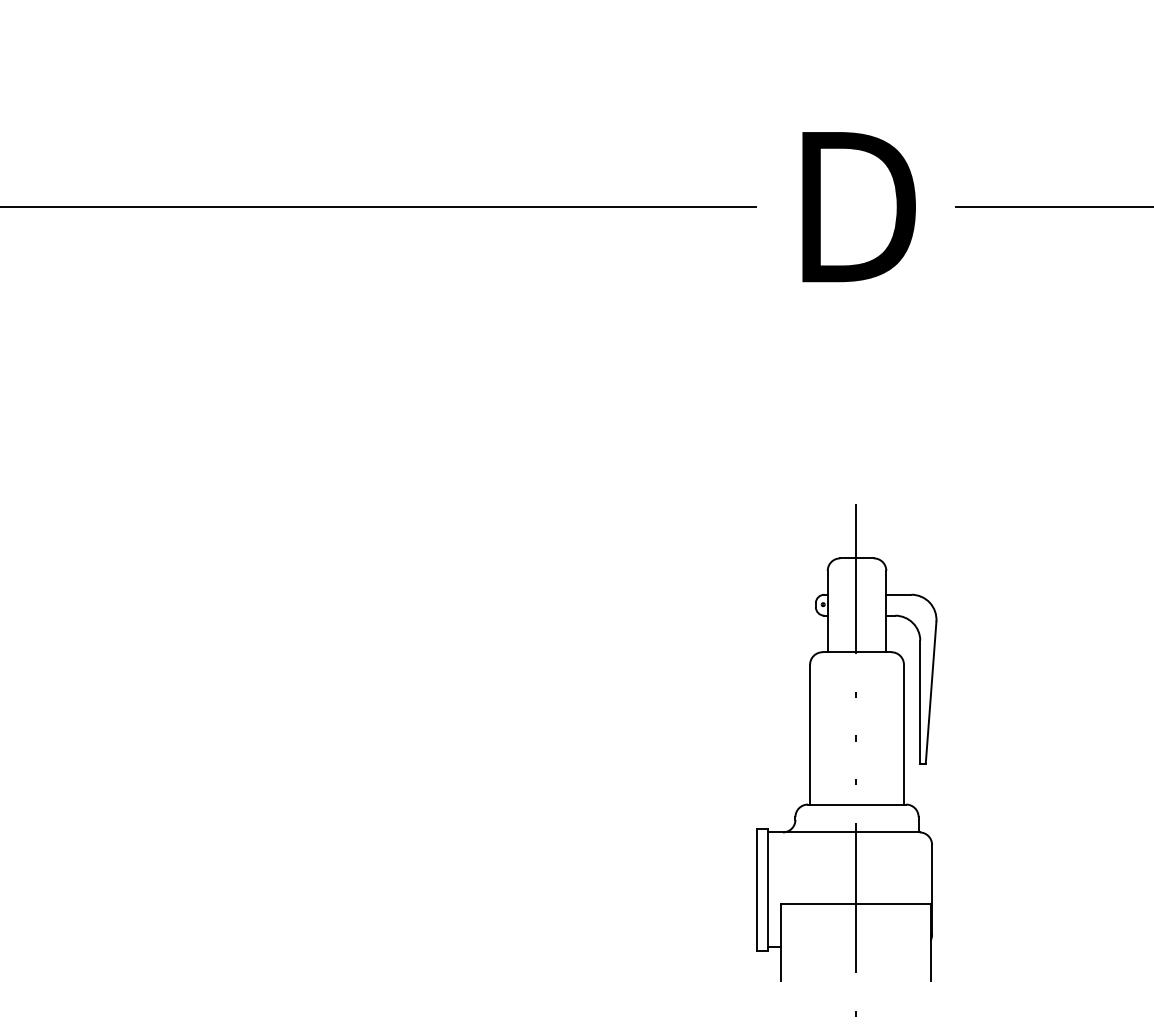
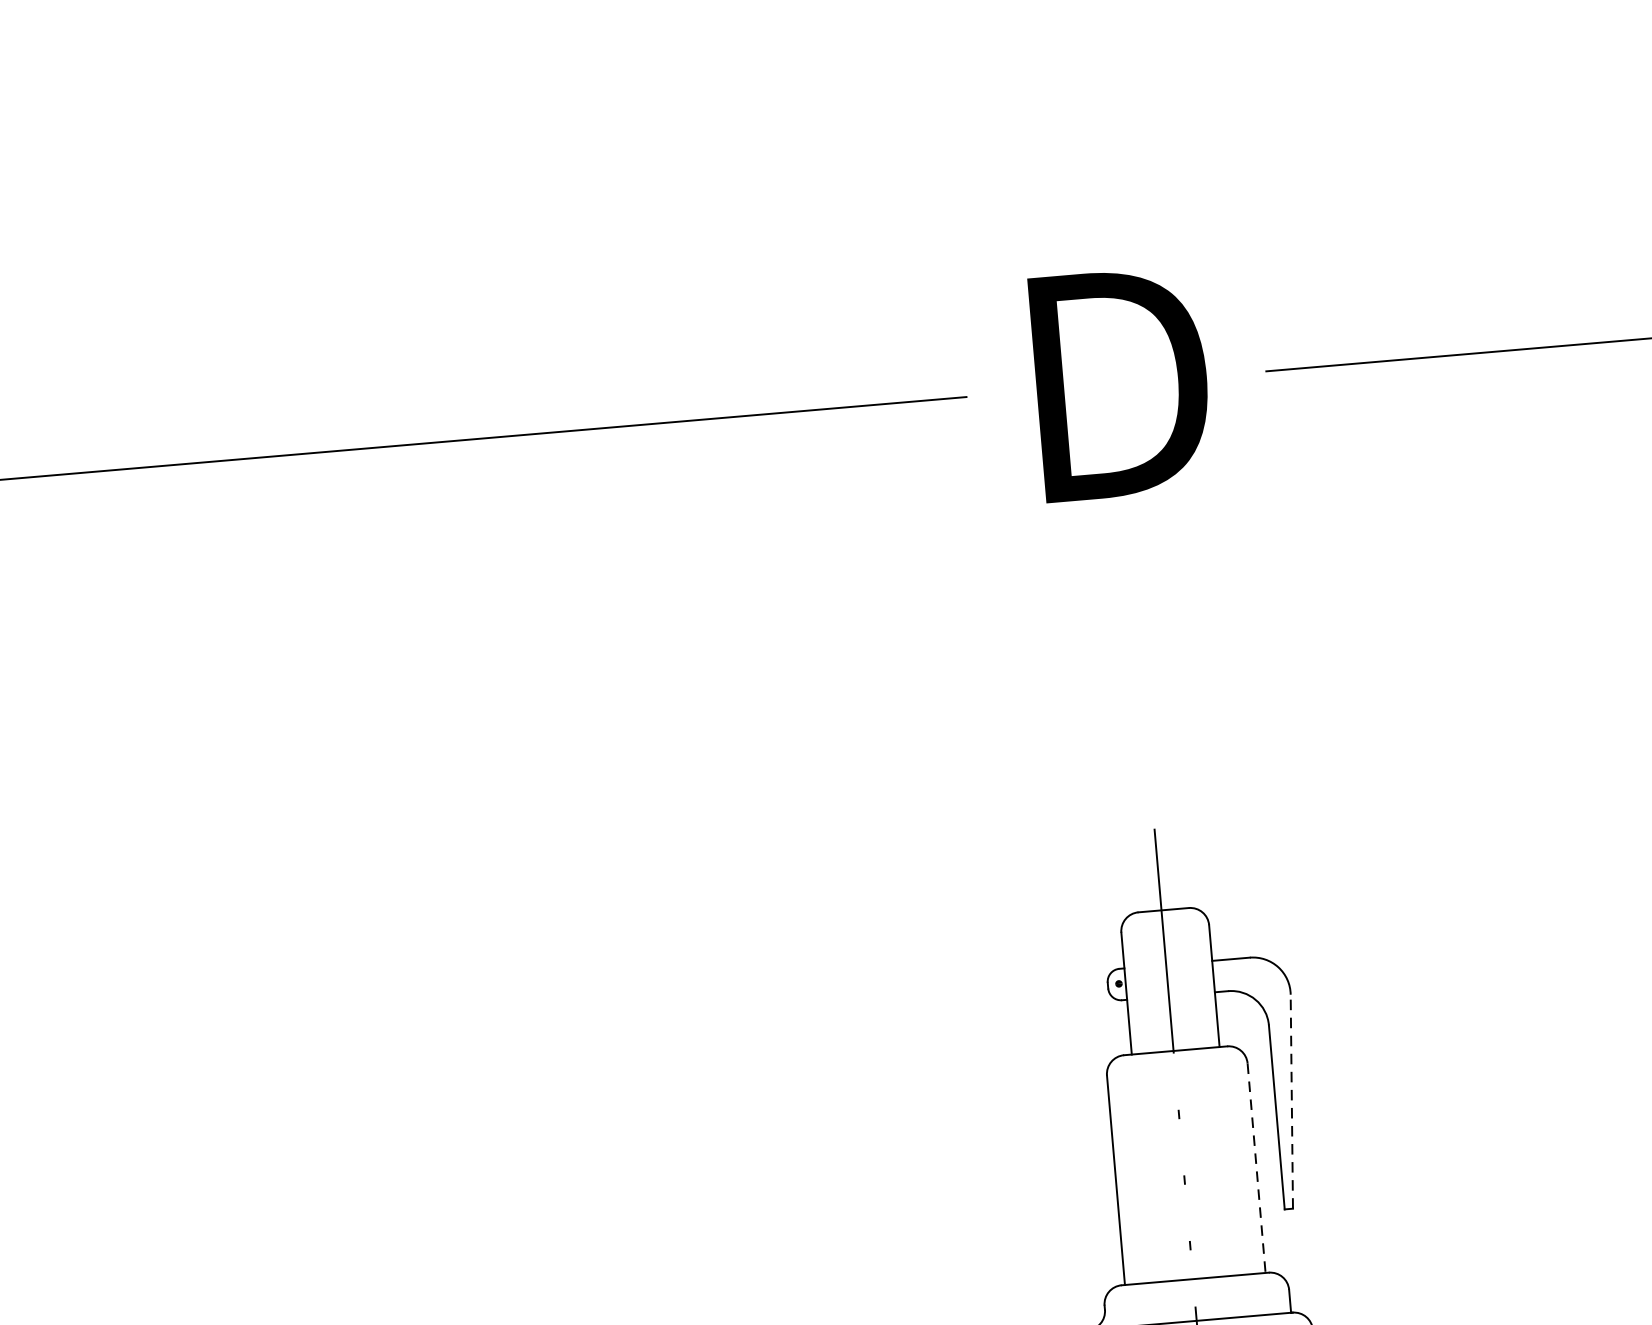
line: (931, 692) -> (1292, 1101), solid -> dashed
line: (903, 734) -> (1255, 1168), solid -> dashed

